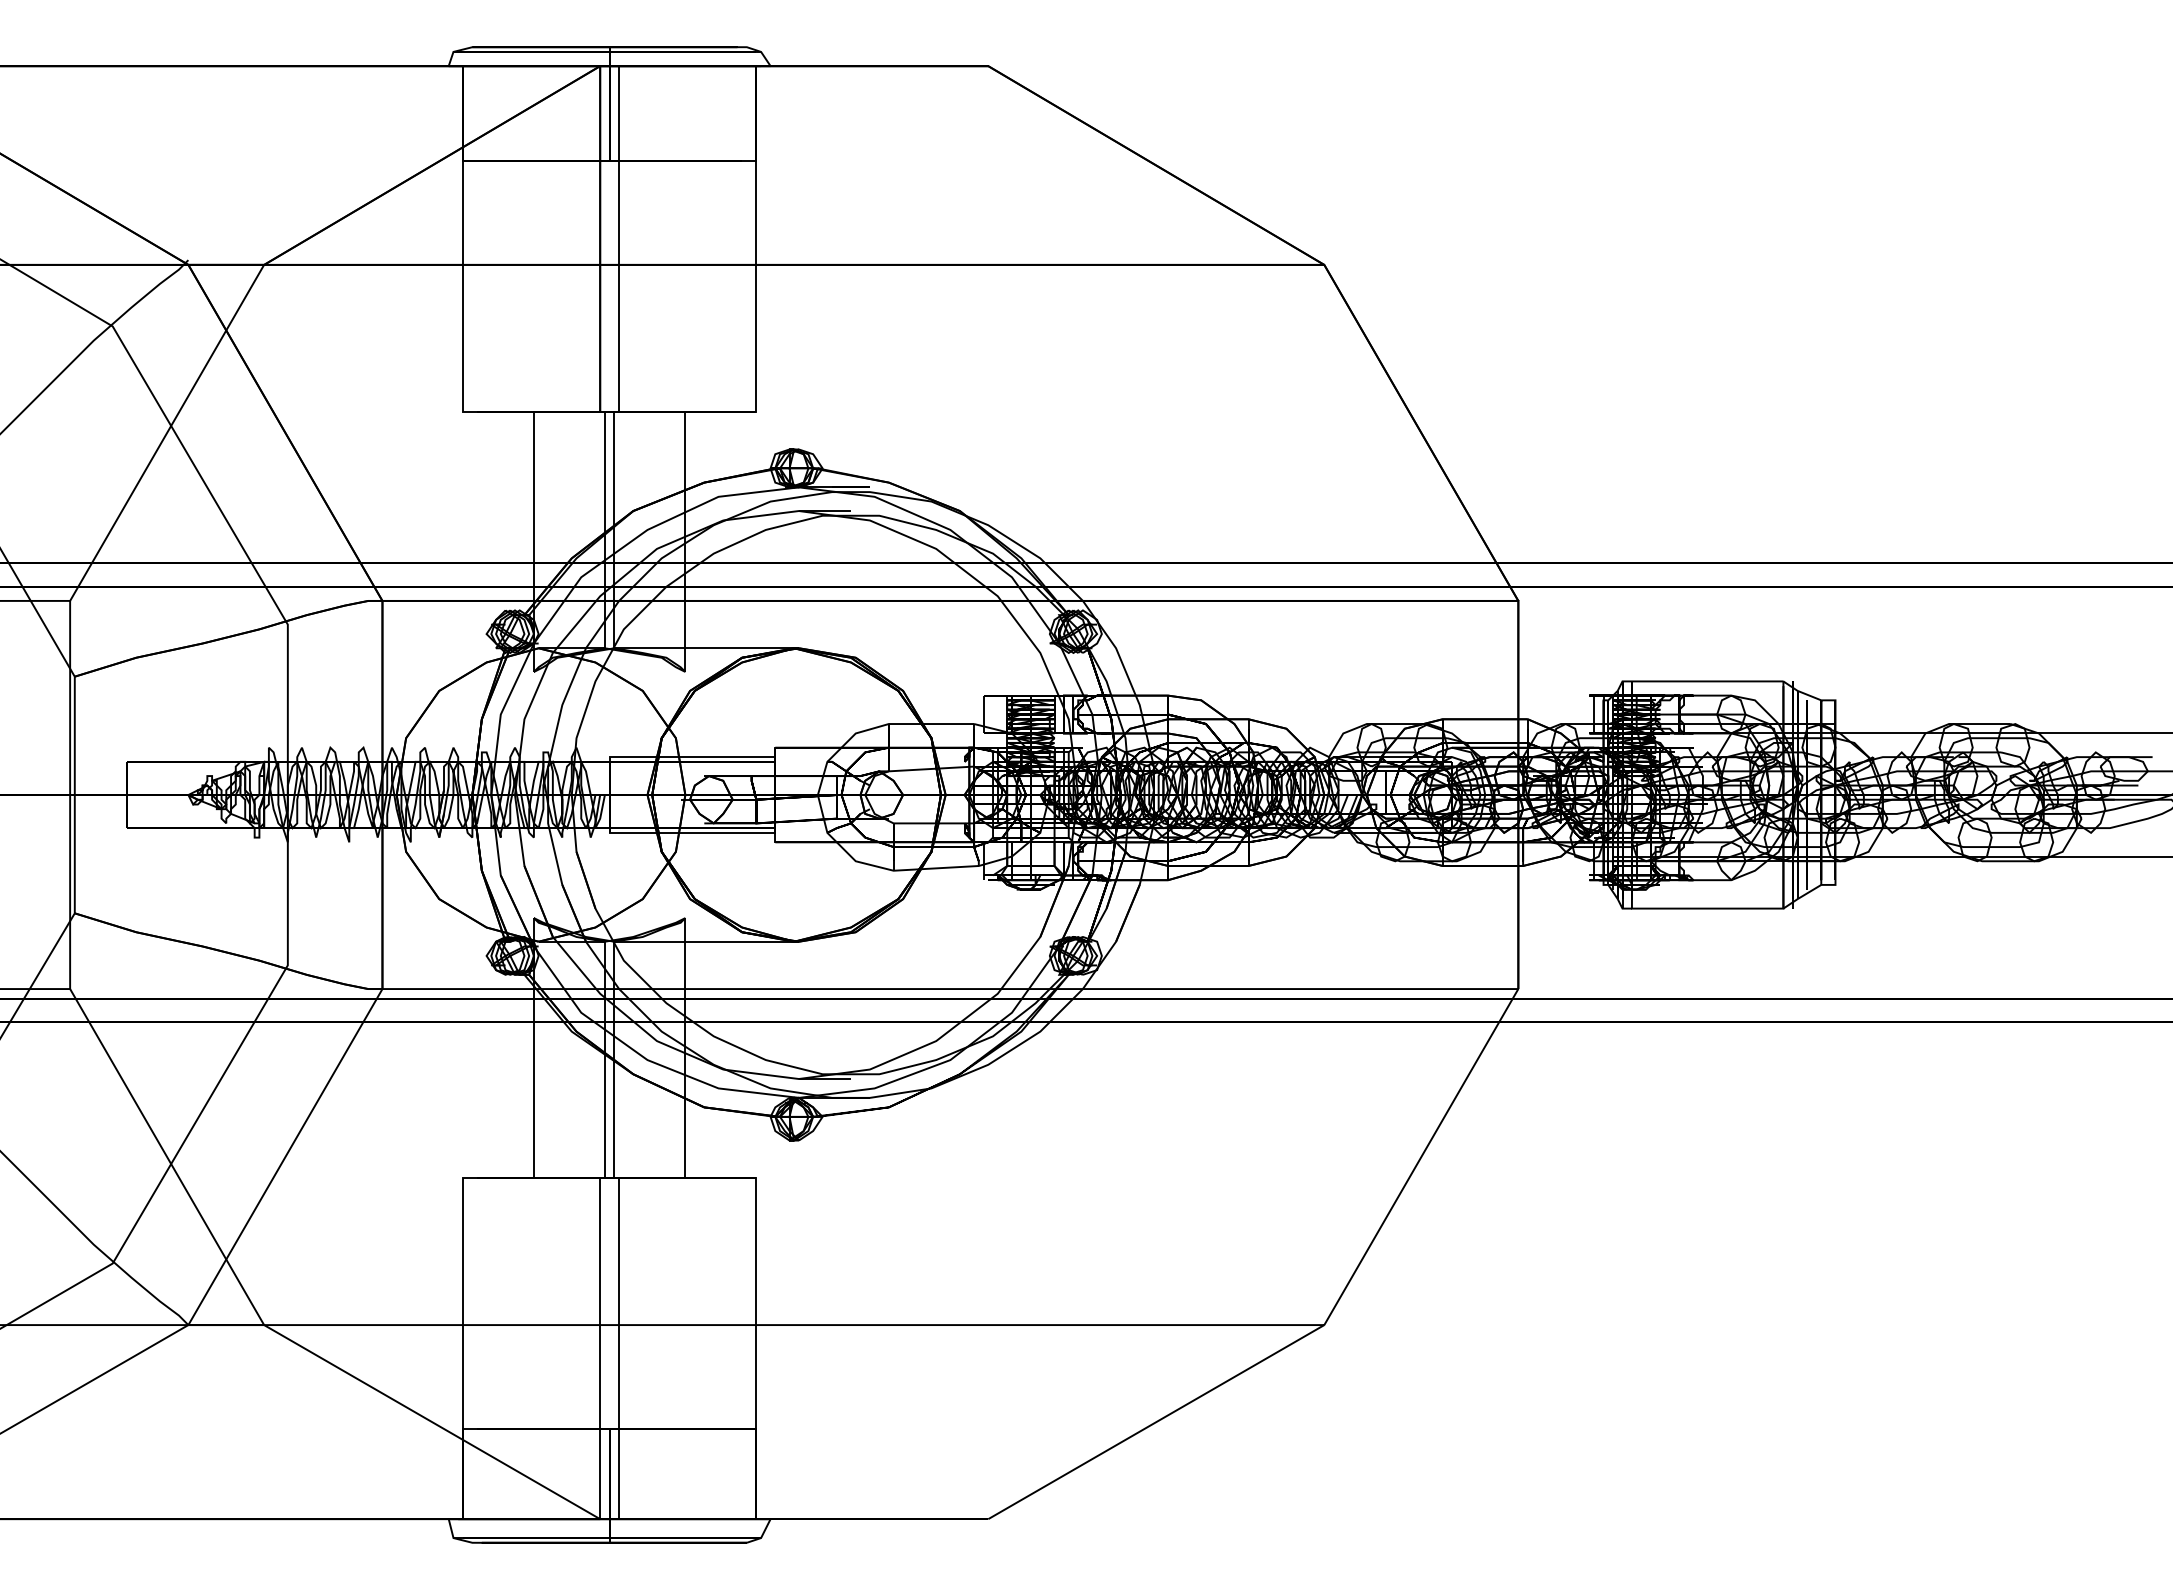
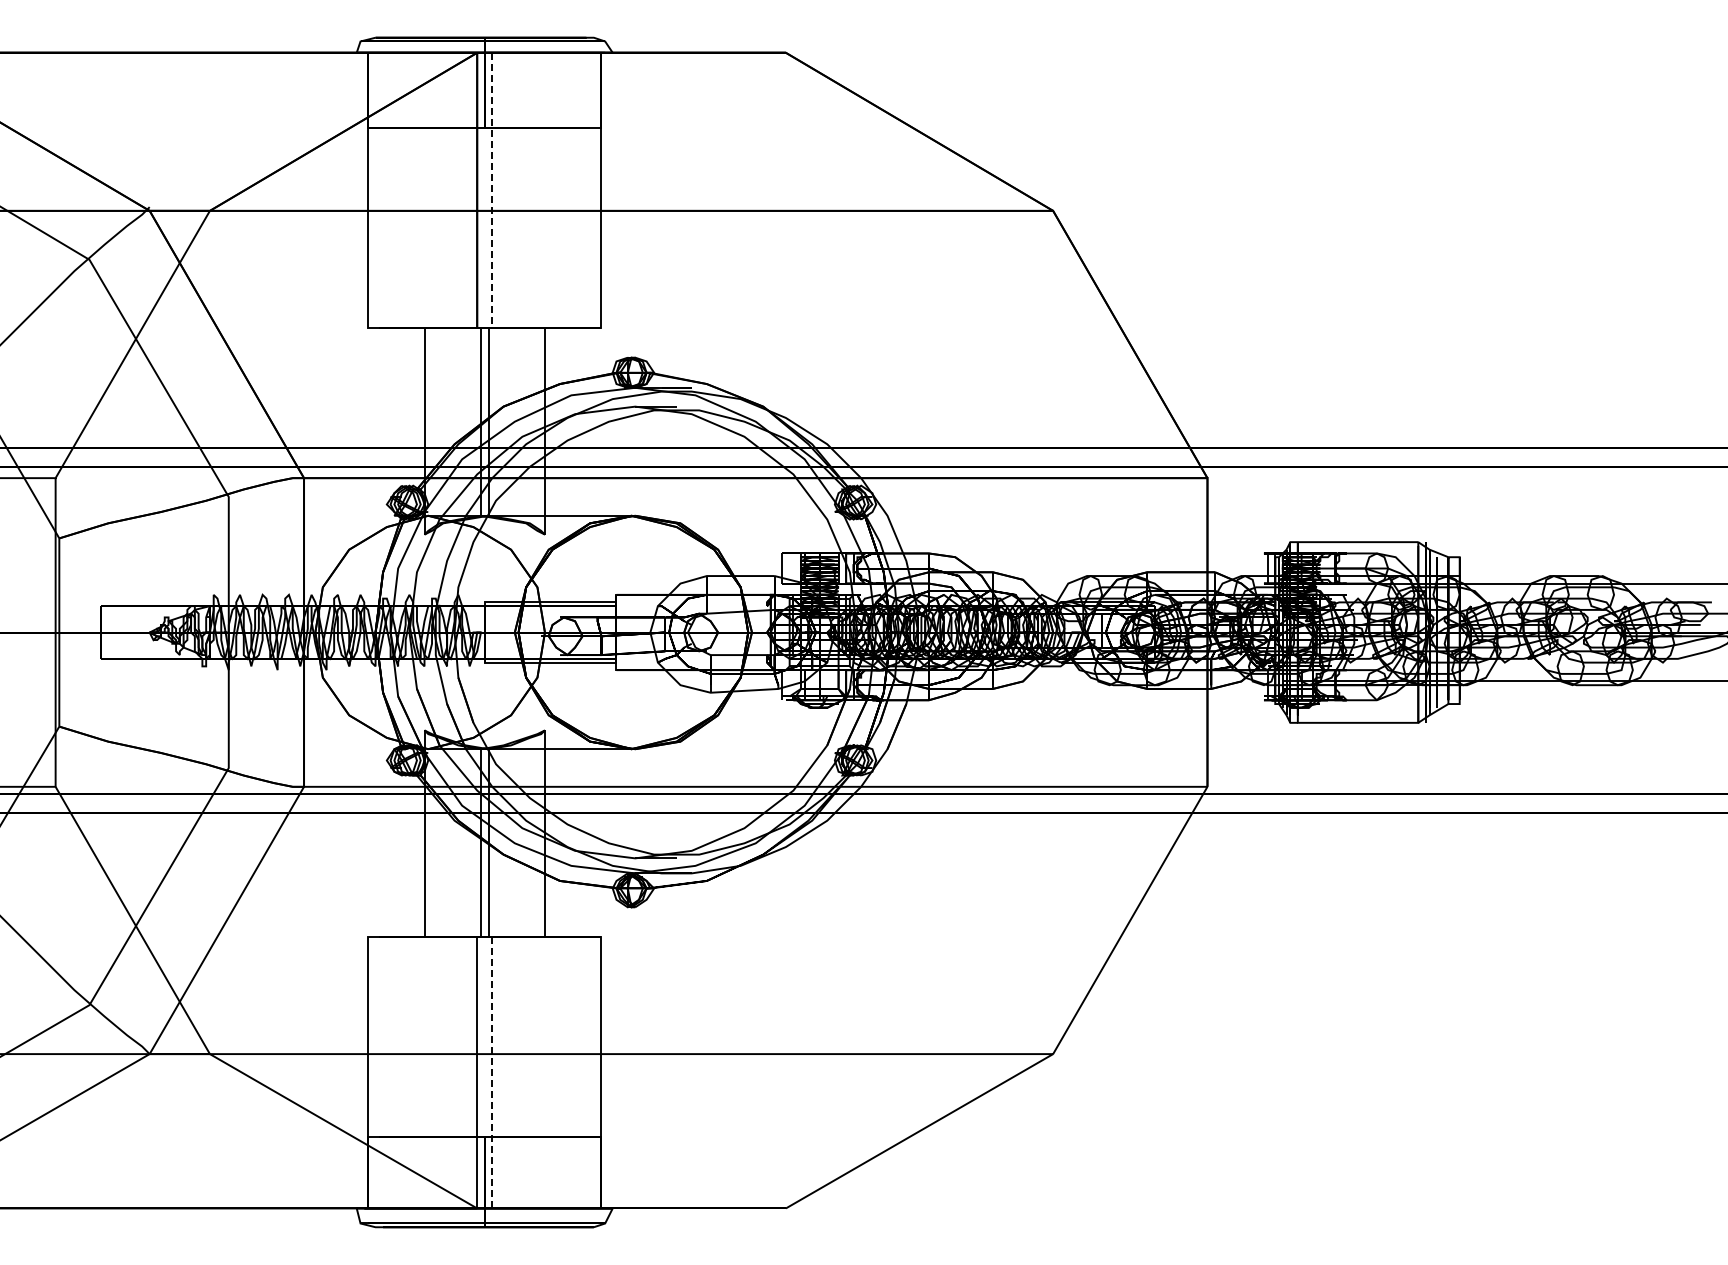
line: (619, 239) -> (492, 190), solid -> dashed
line: (619, 1348) -> (492, 1072), solid -> dashed

